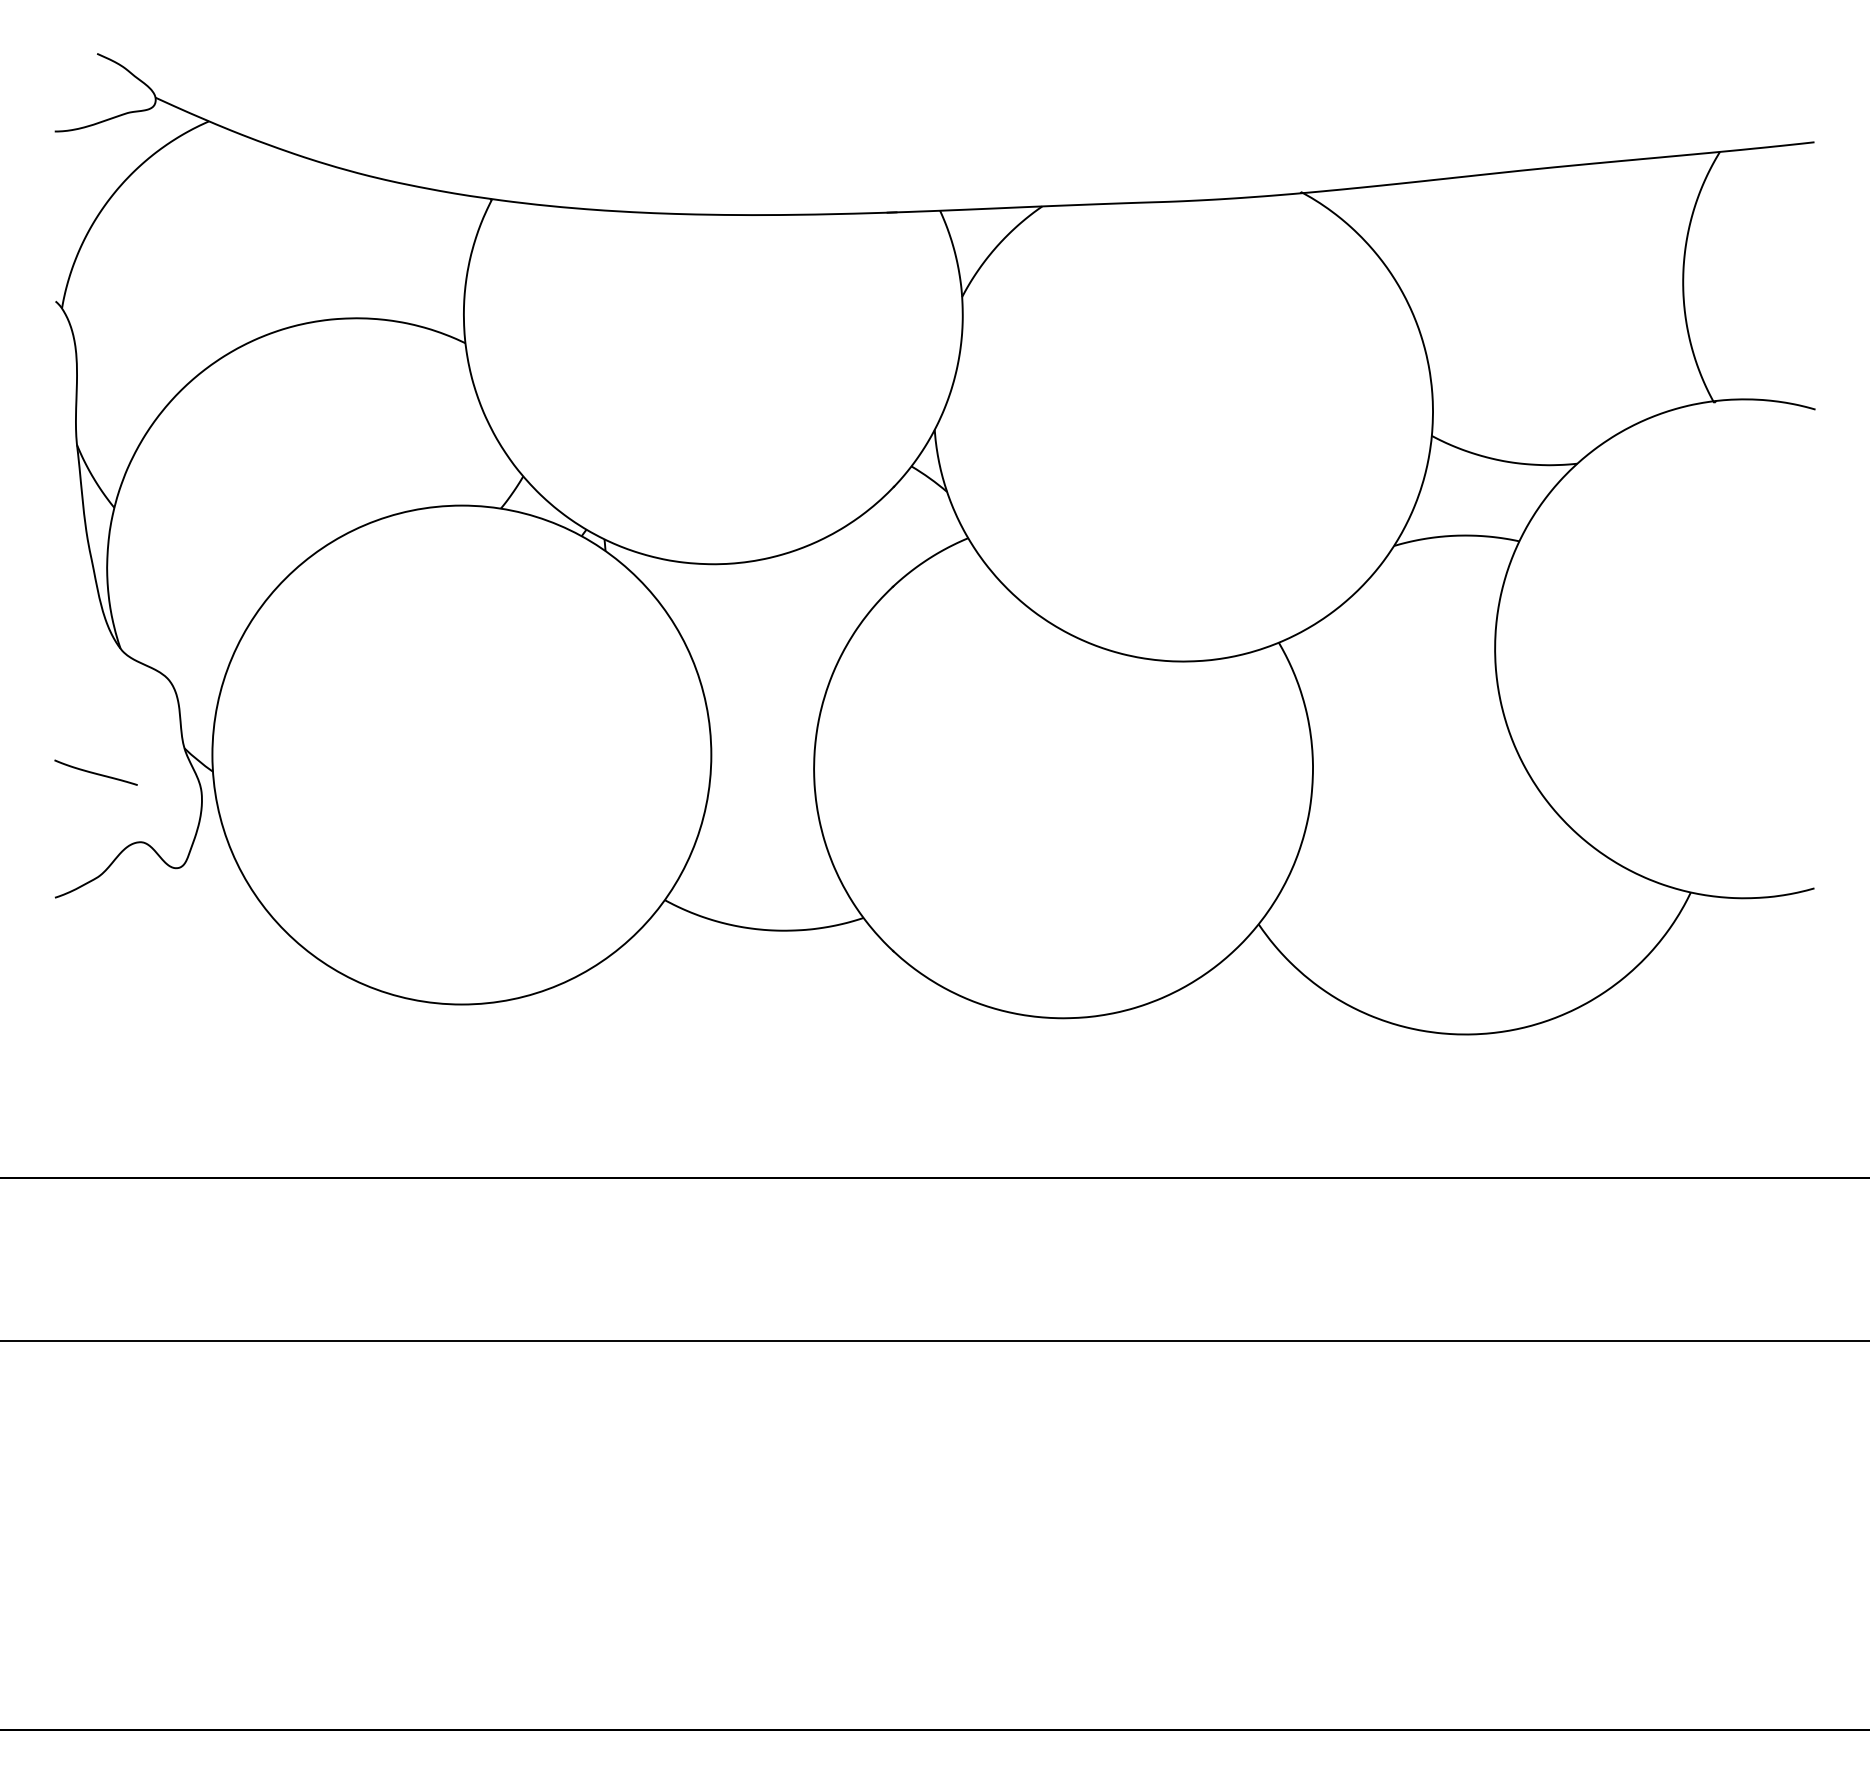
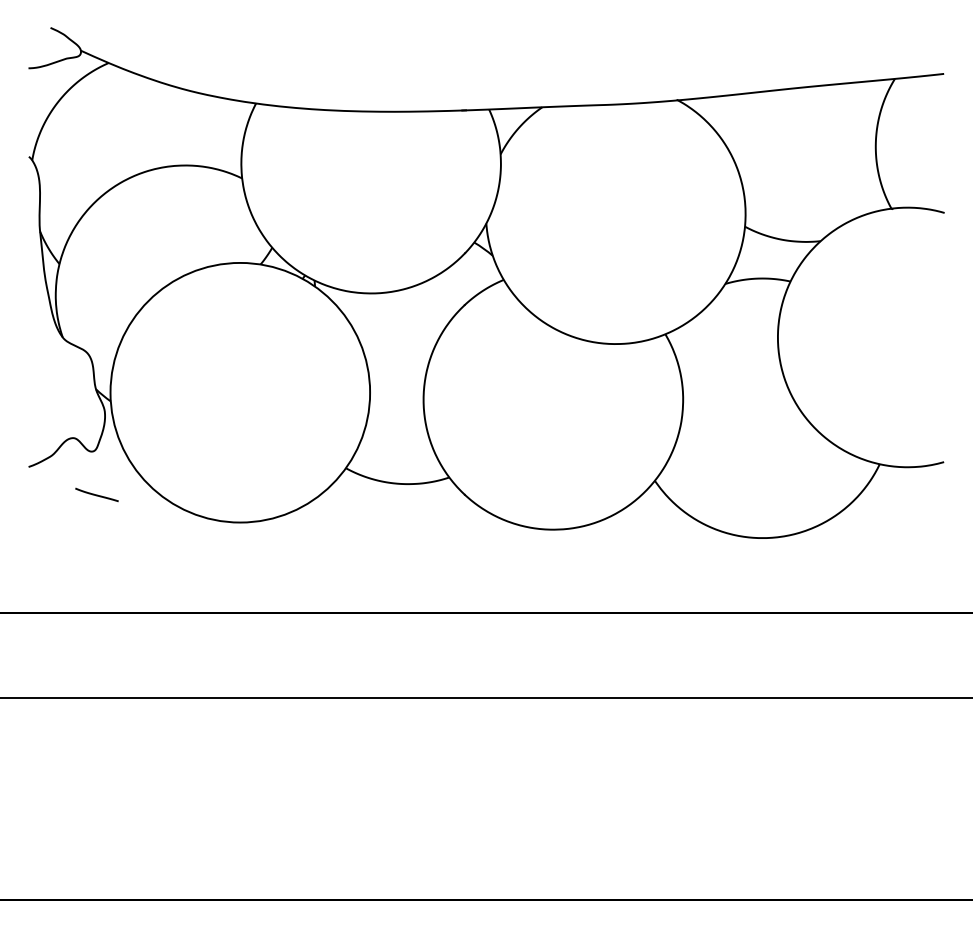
line: (95, 771) -> (96, 494), moved

